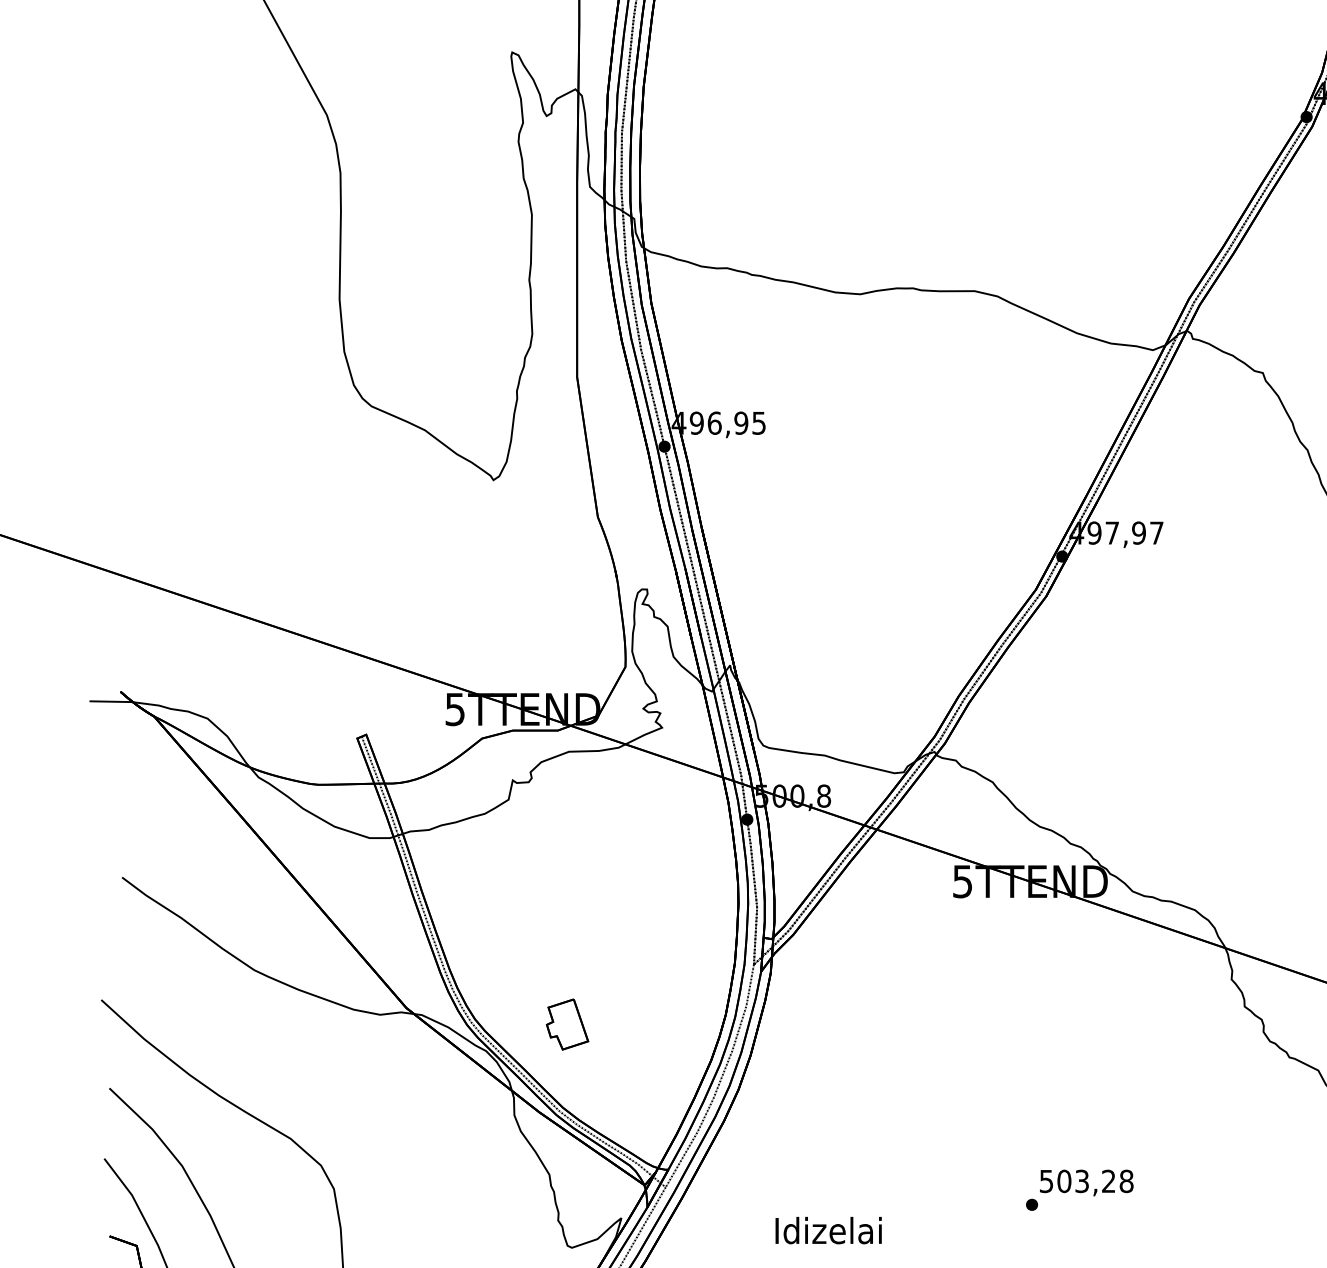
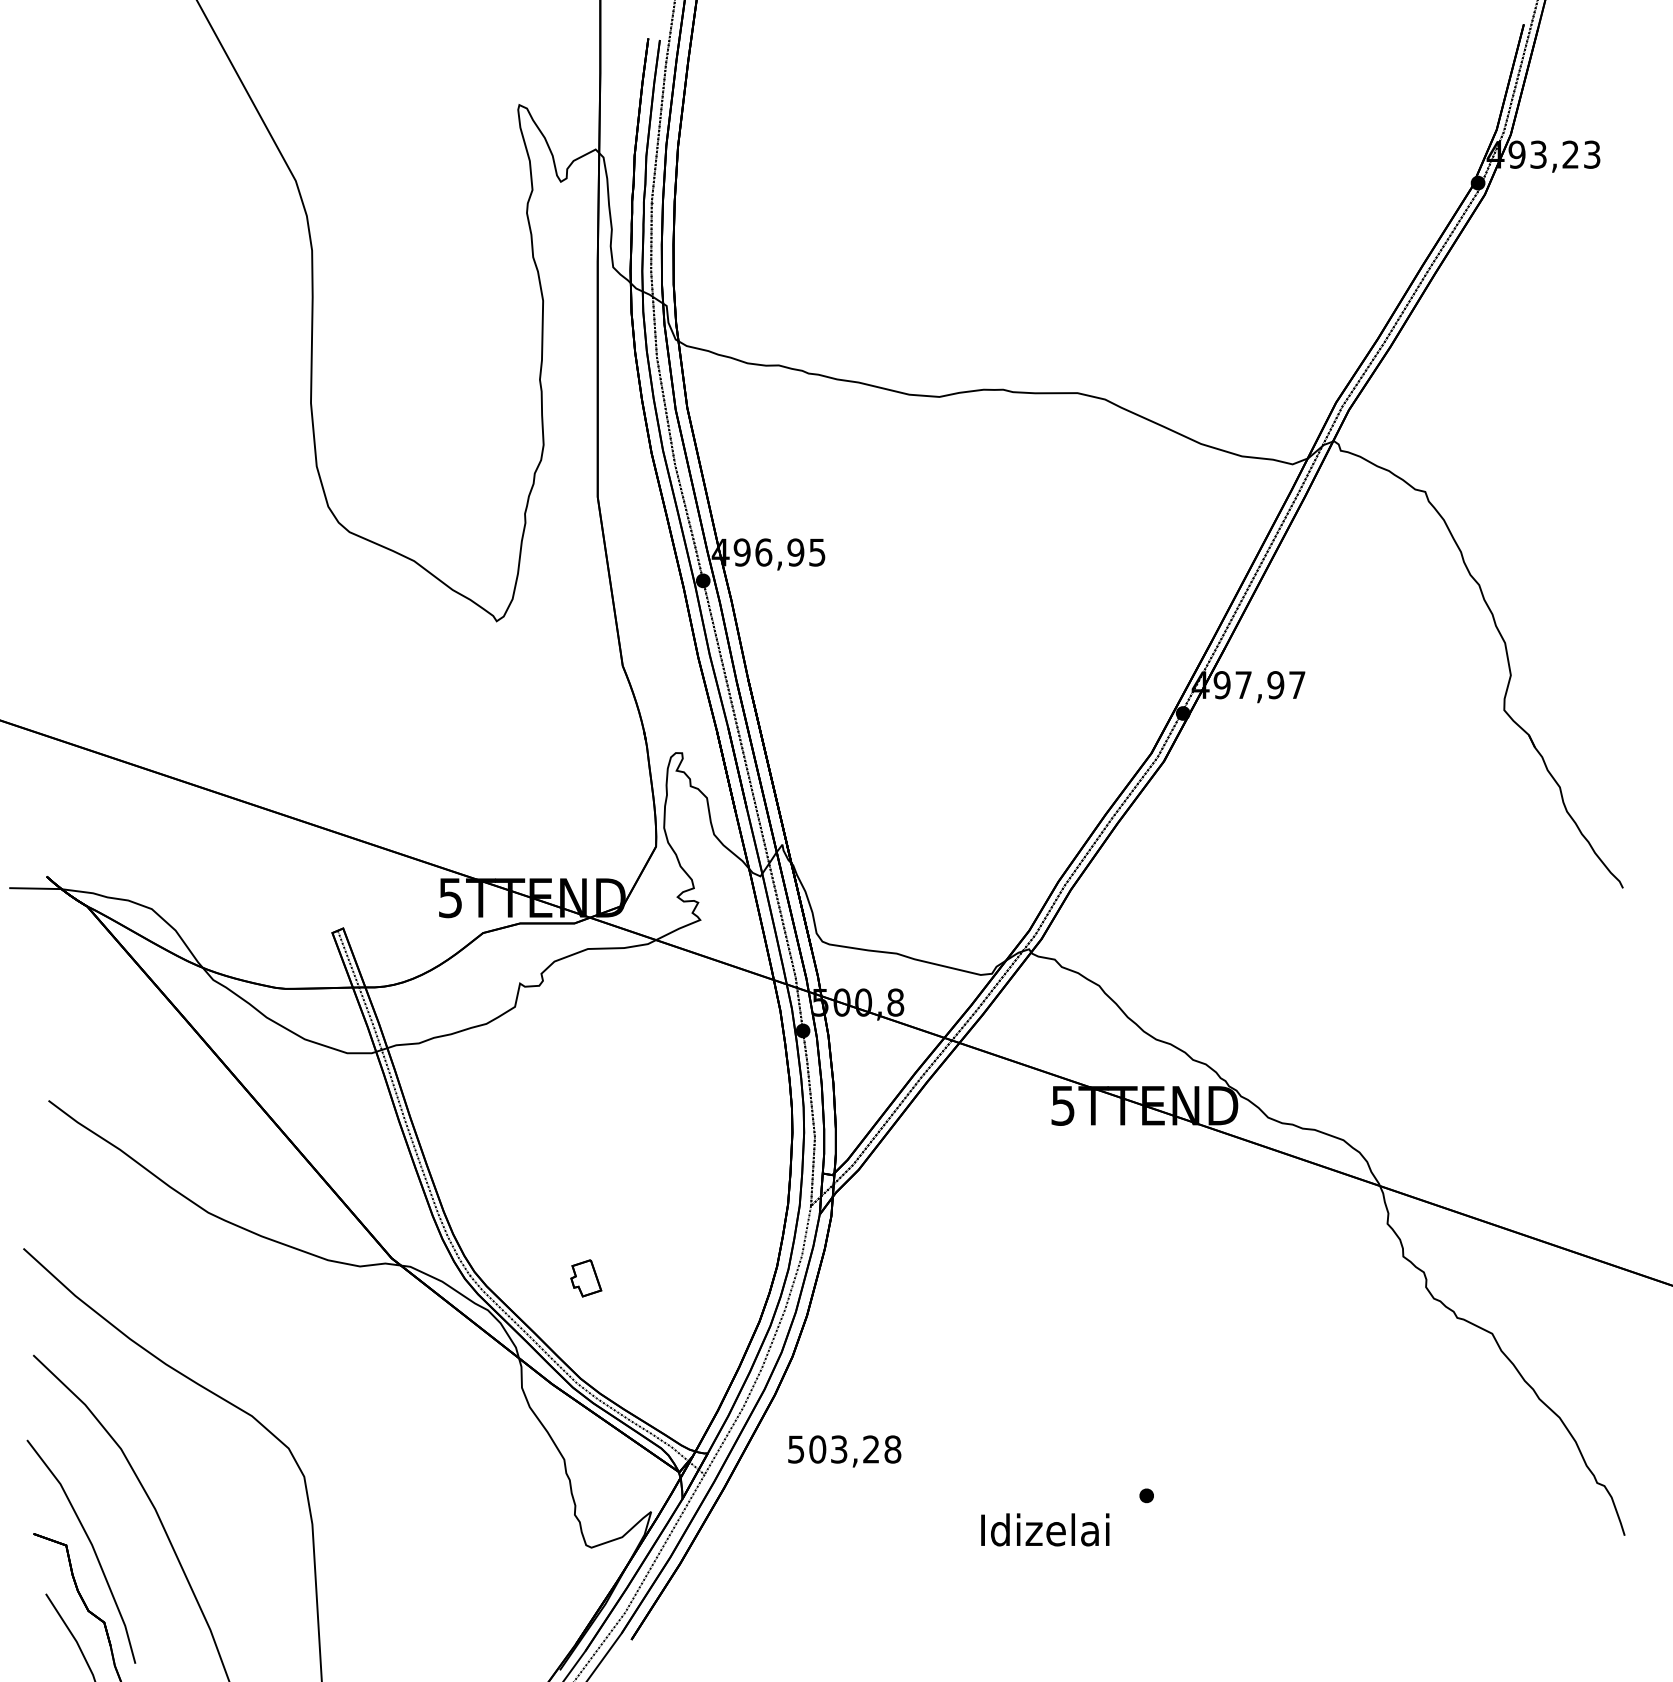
part: (567, 1024) -> (586, 1278), size x0.6
text: (1086, 1183) -> (844, 1451), moved
text: (828, 1230) -> (1045, 1529), moved

